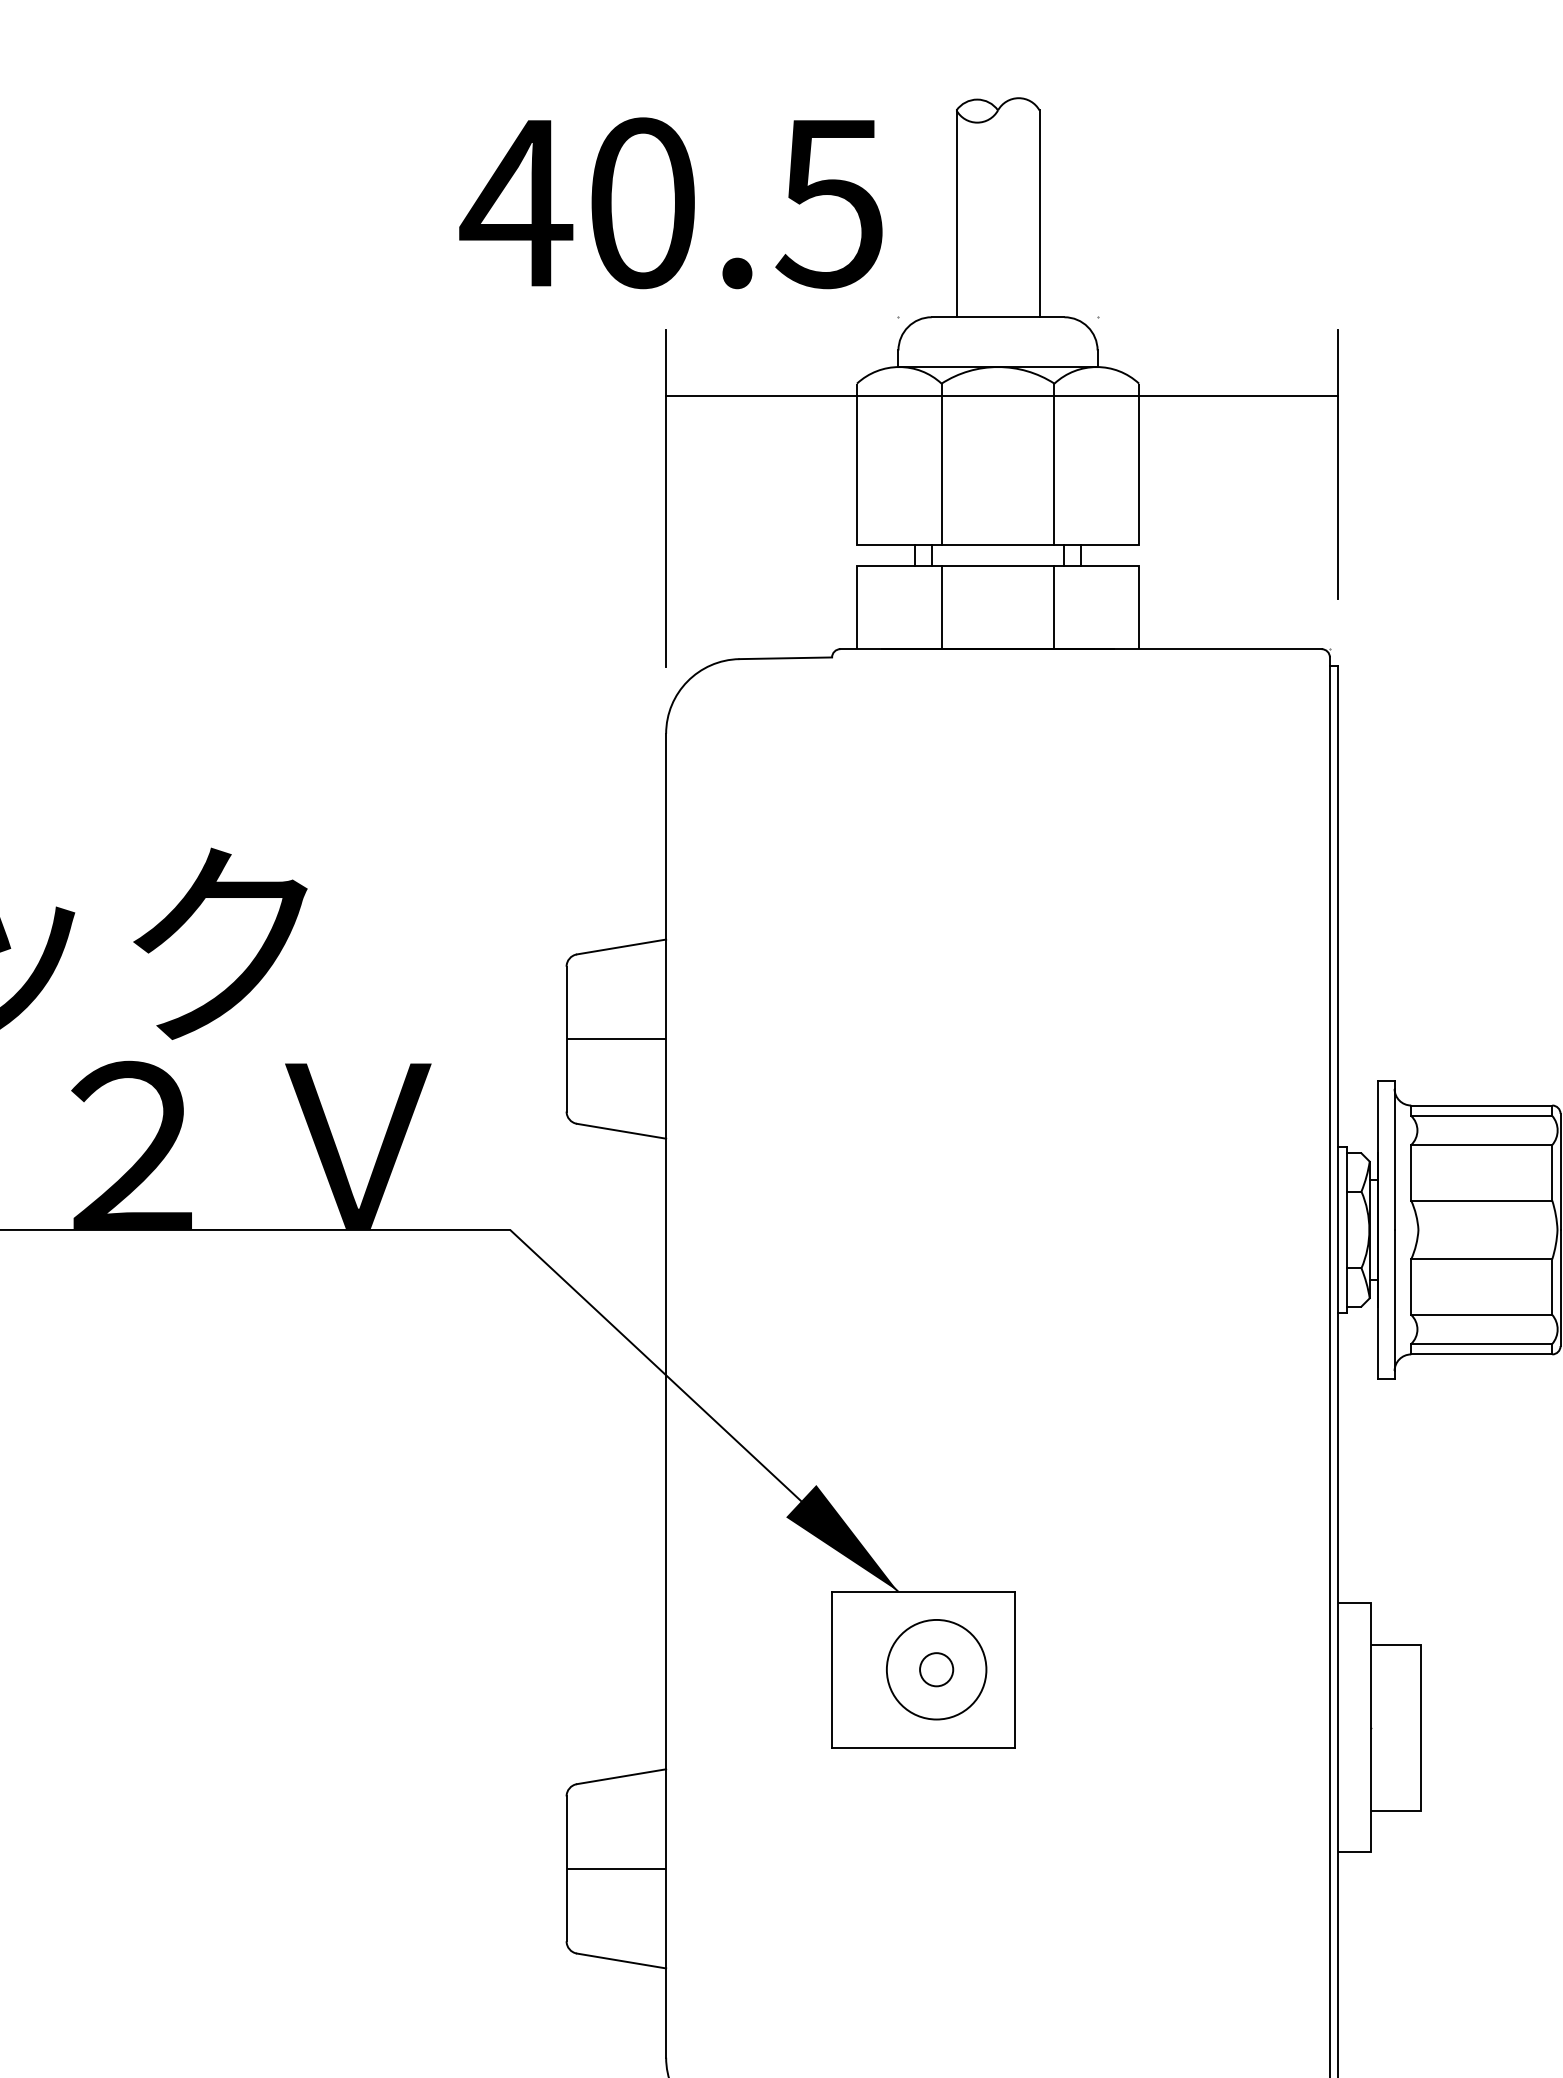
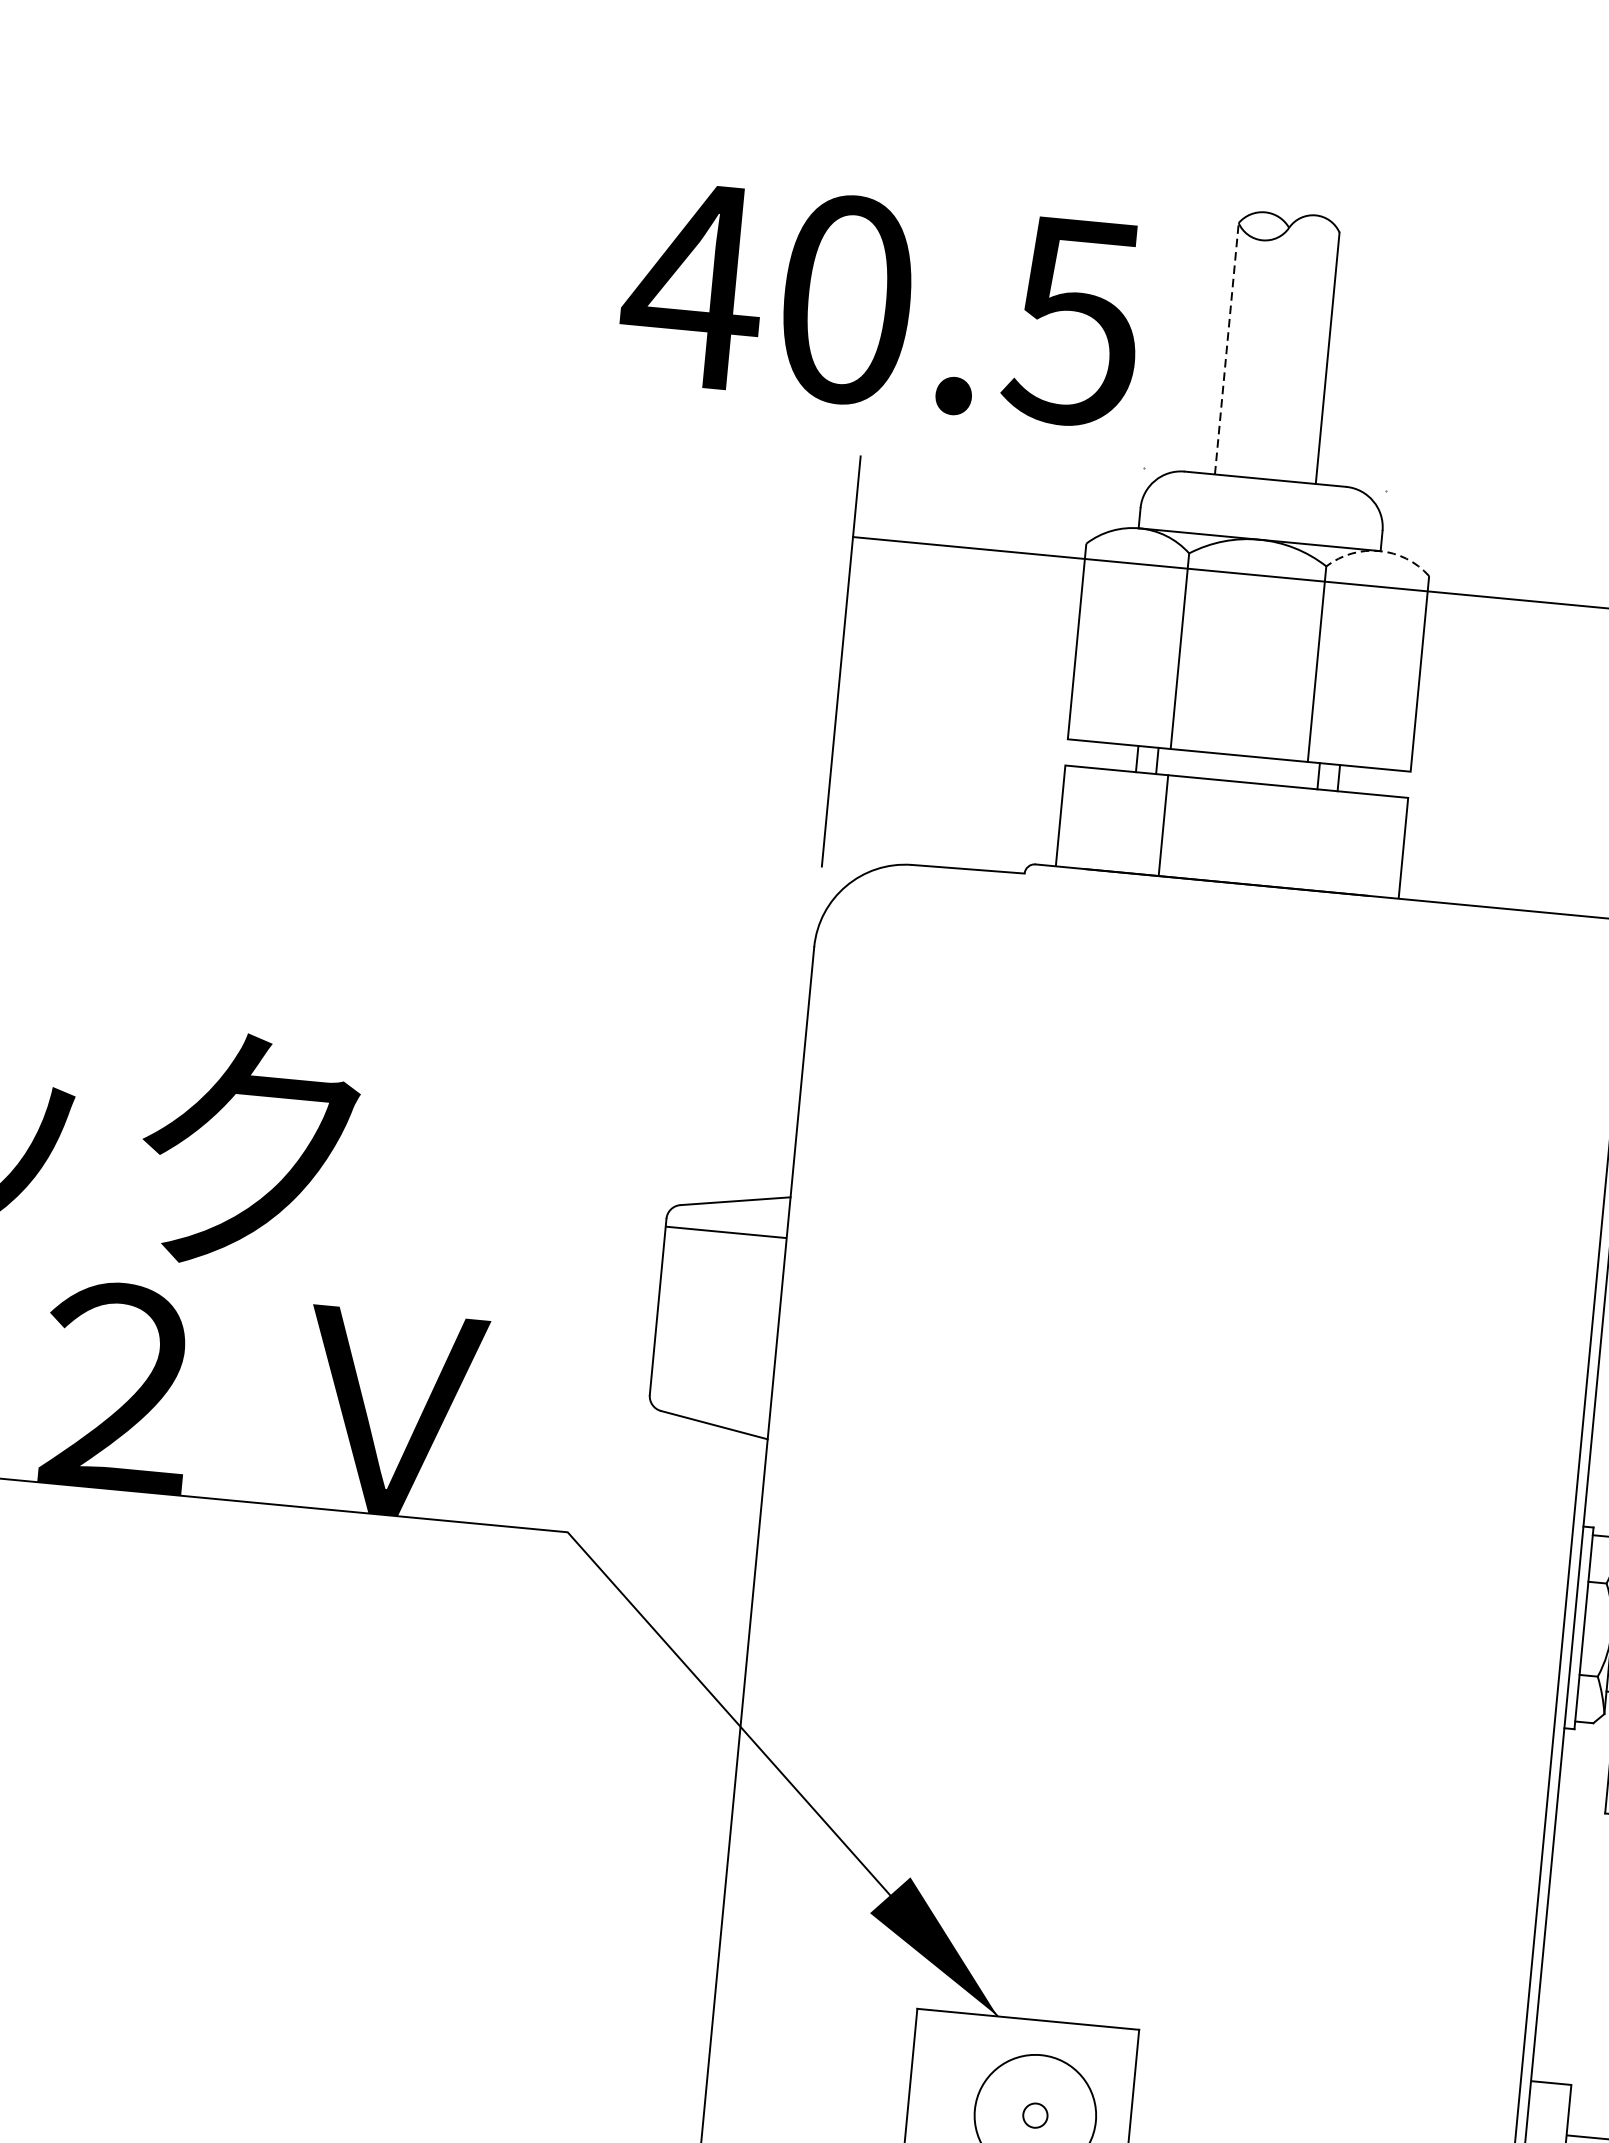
line: (956, 213) -> (1226, 348), solid -> dashed
arc: (1096, 367) -> (1379, 551), solid -> dashed
line: (1054, 607) -> (1300, 838), removed
line: (616, 1039) -> (726, 1232), moved
circle: (936, 1669) -> (1035, 2115), size x0.6

